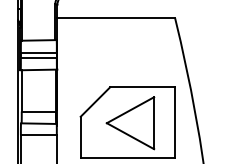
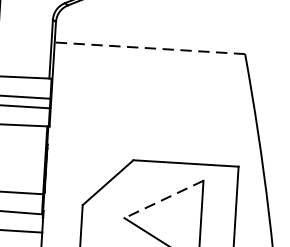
line: (116, 17) -> (150, 47), solid -> dashed
line: (130, 110) -> (163, 199), solid -> dashed

